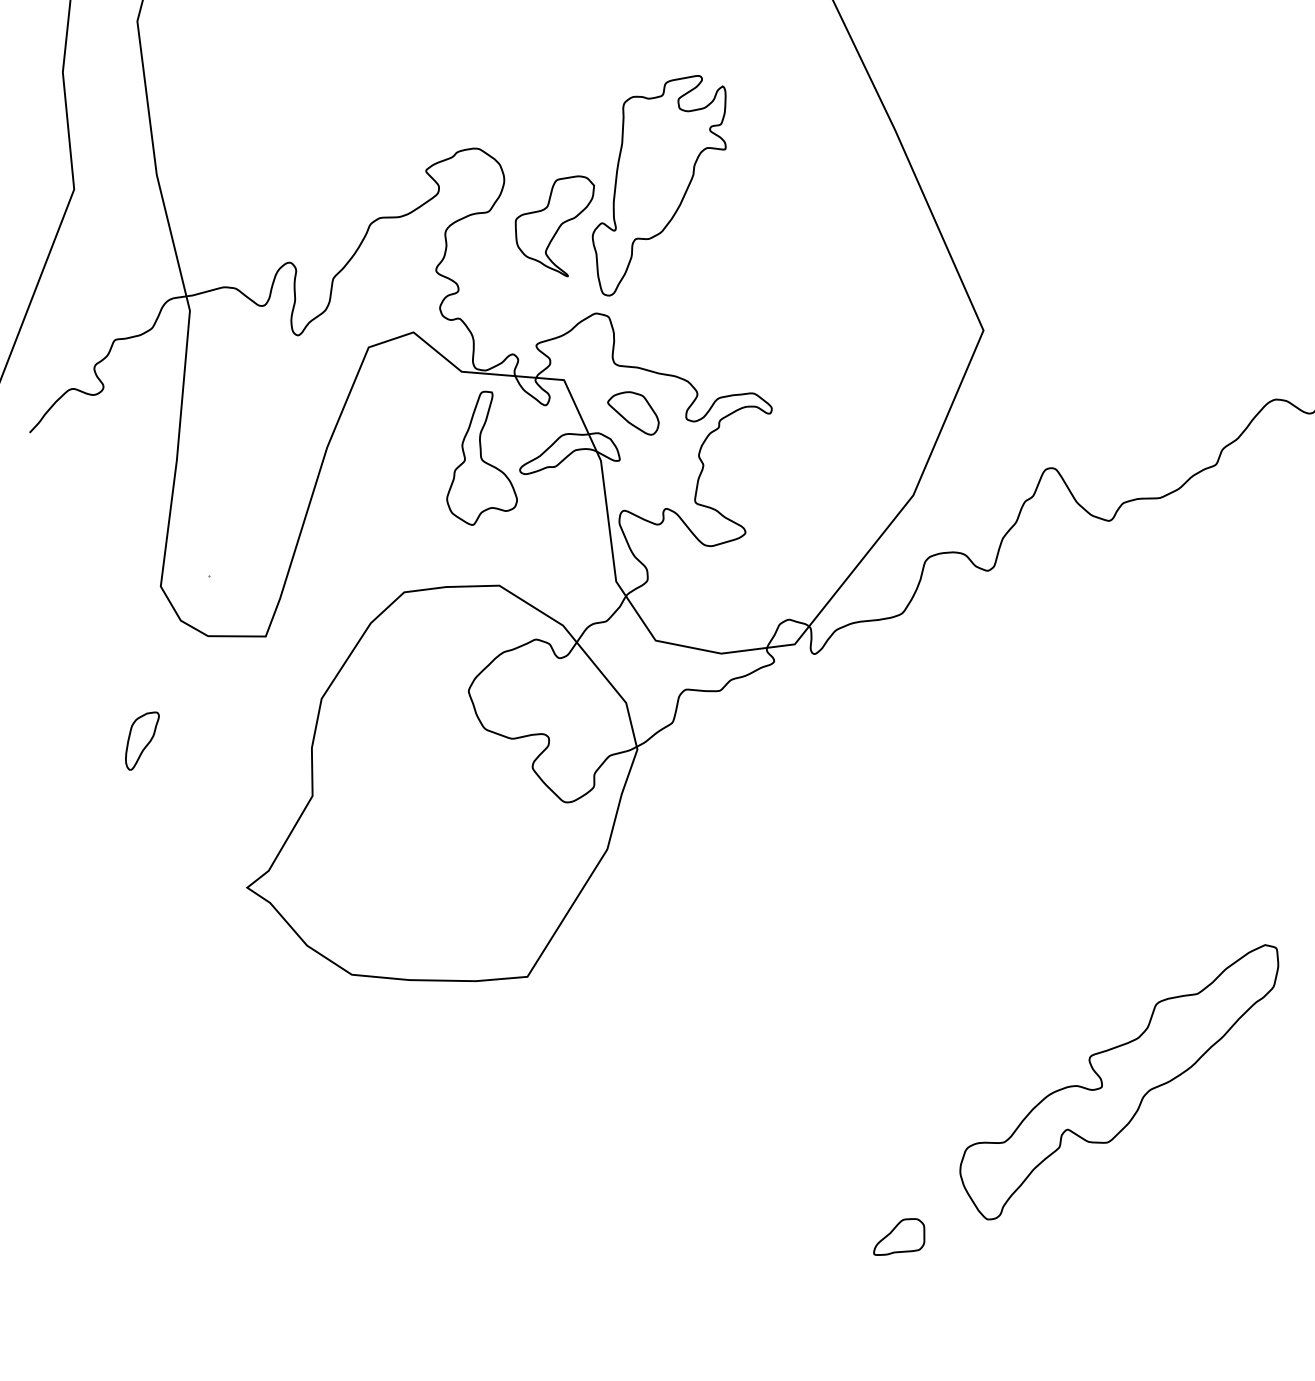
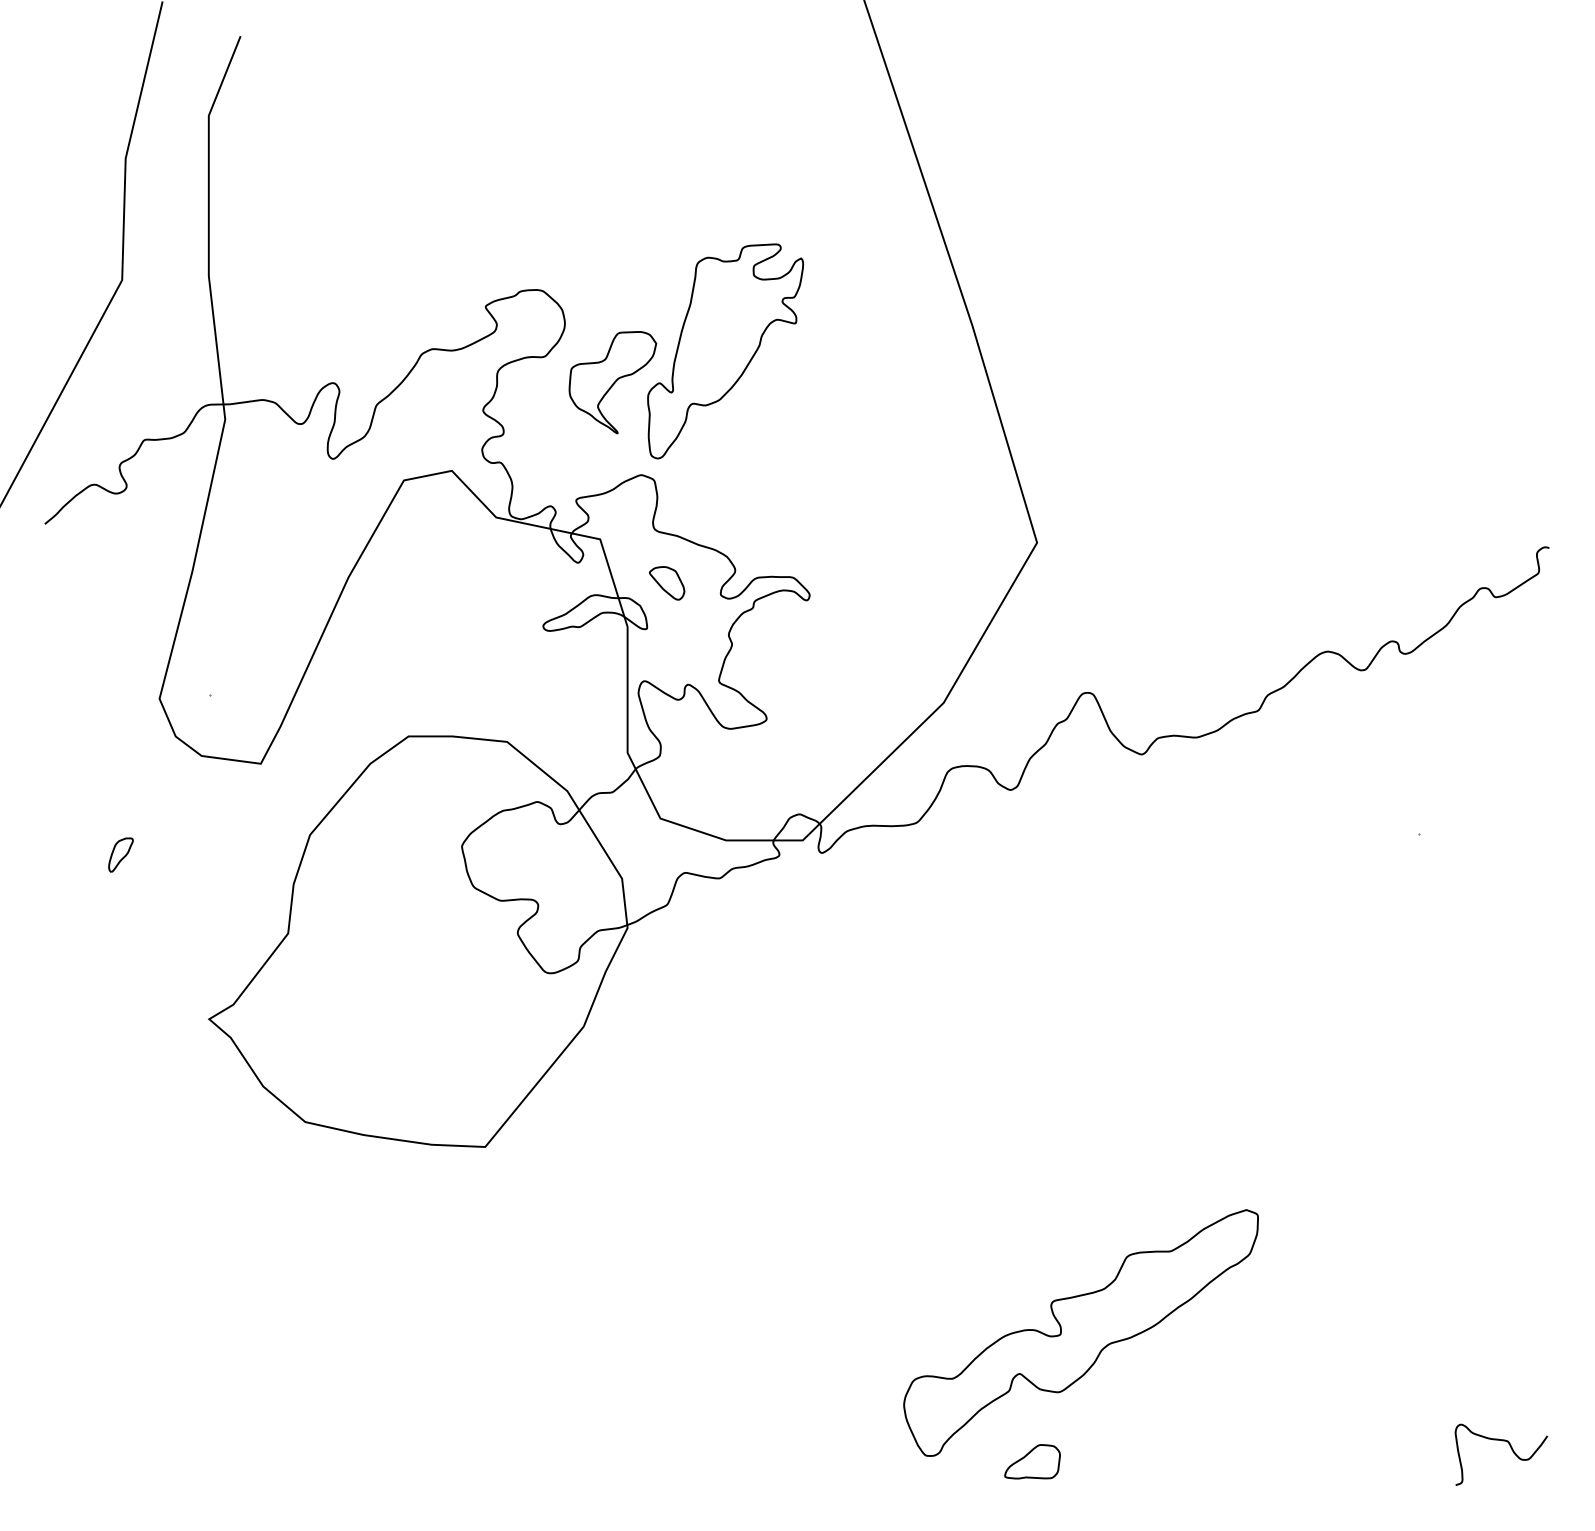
part: (633, 414) -> (666, 583), size x0.7
part: (476, 458) -> (500, 608), removed
part: (142, 740) -> (120, 854), size x0.6
part: (898, 1236) -> (1032, 1461), moved

